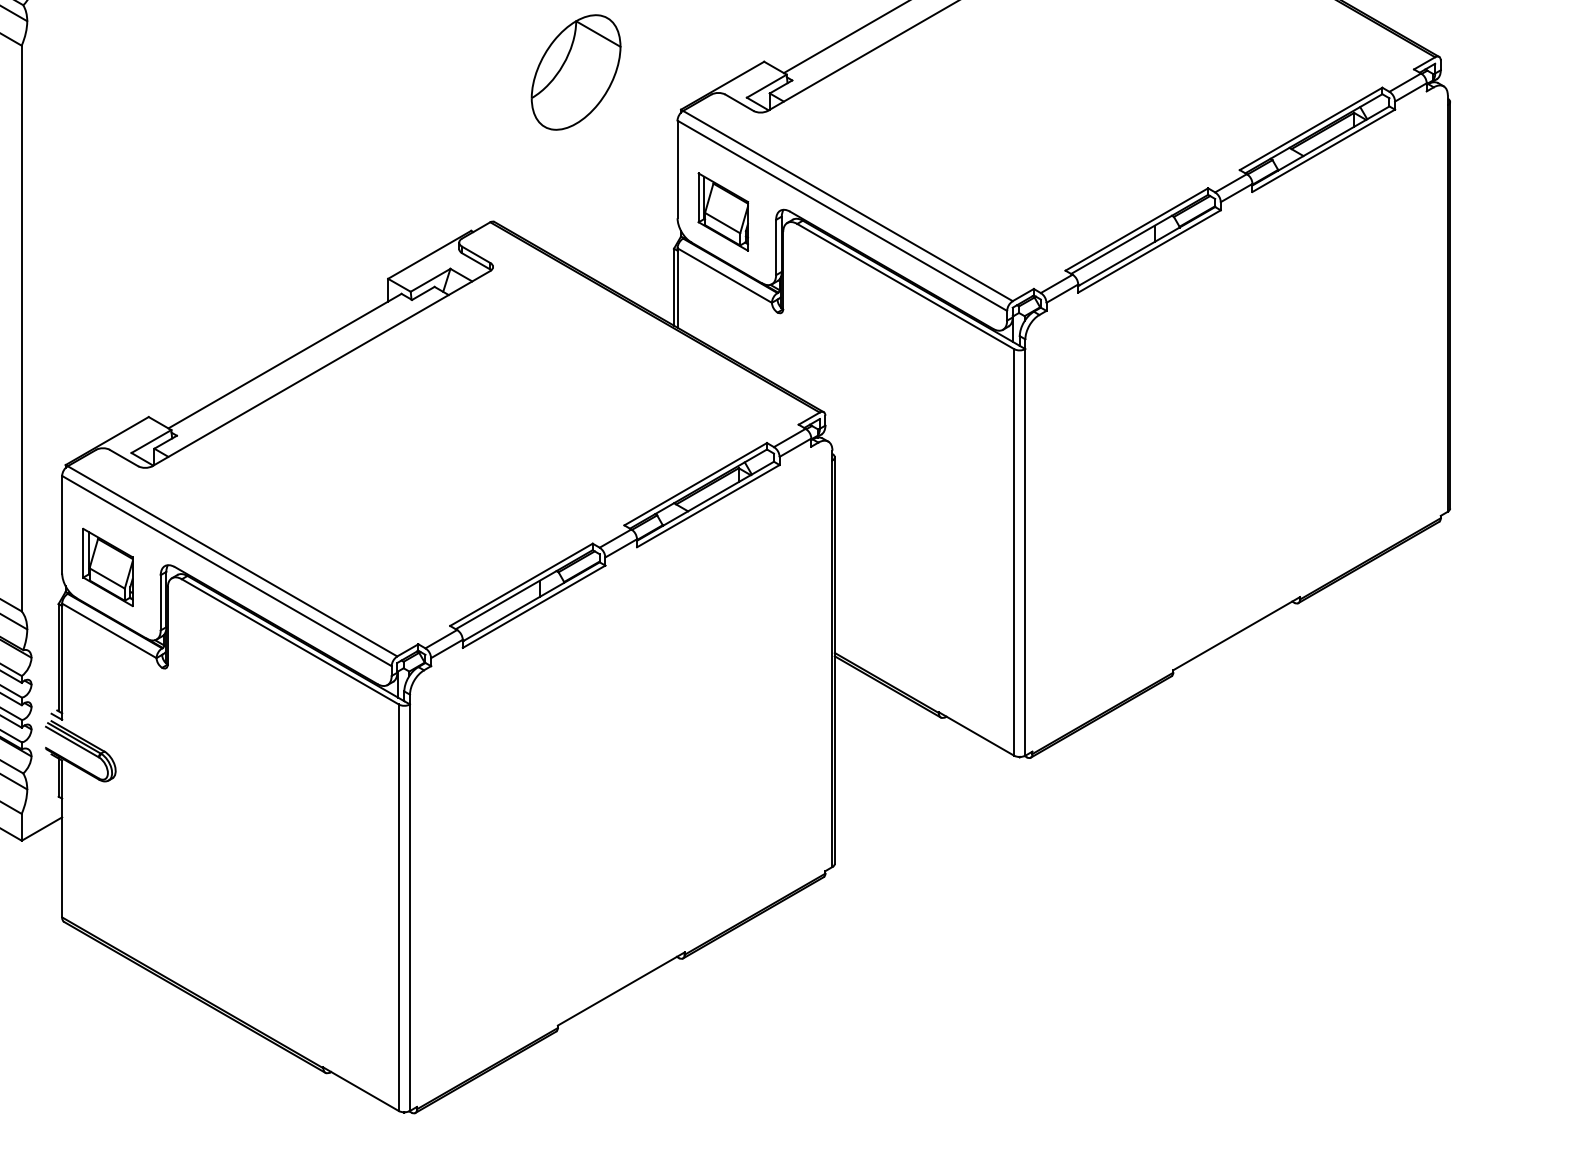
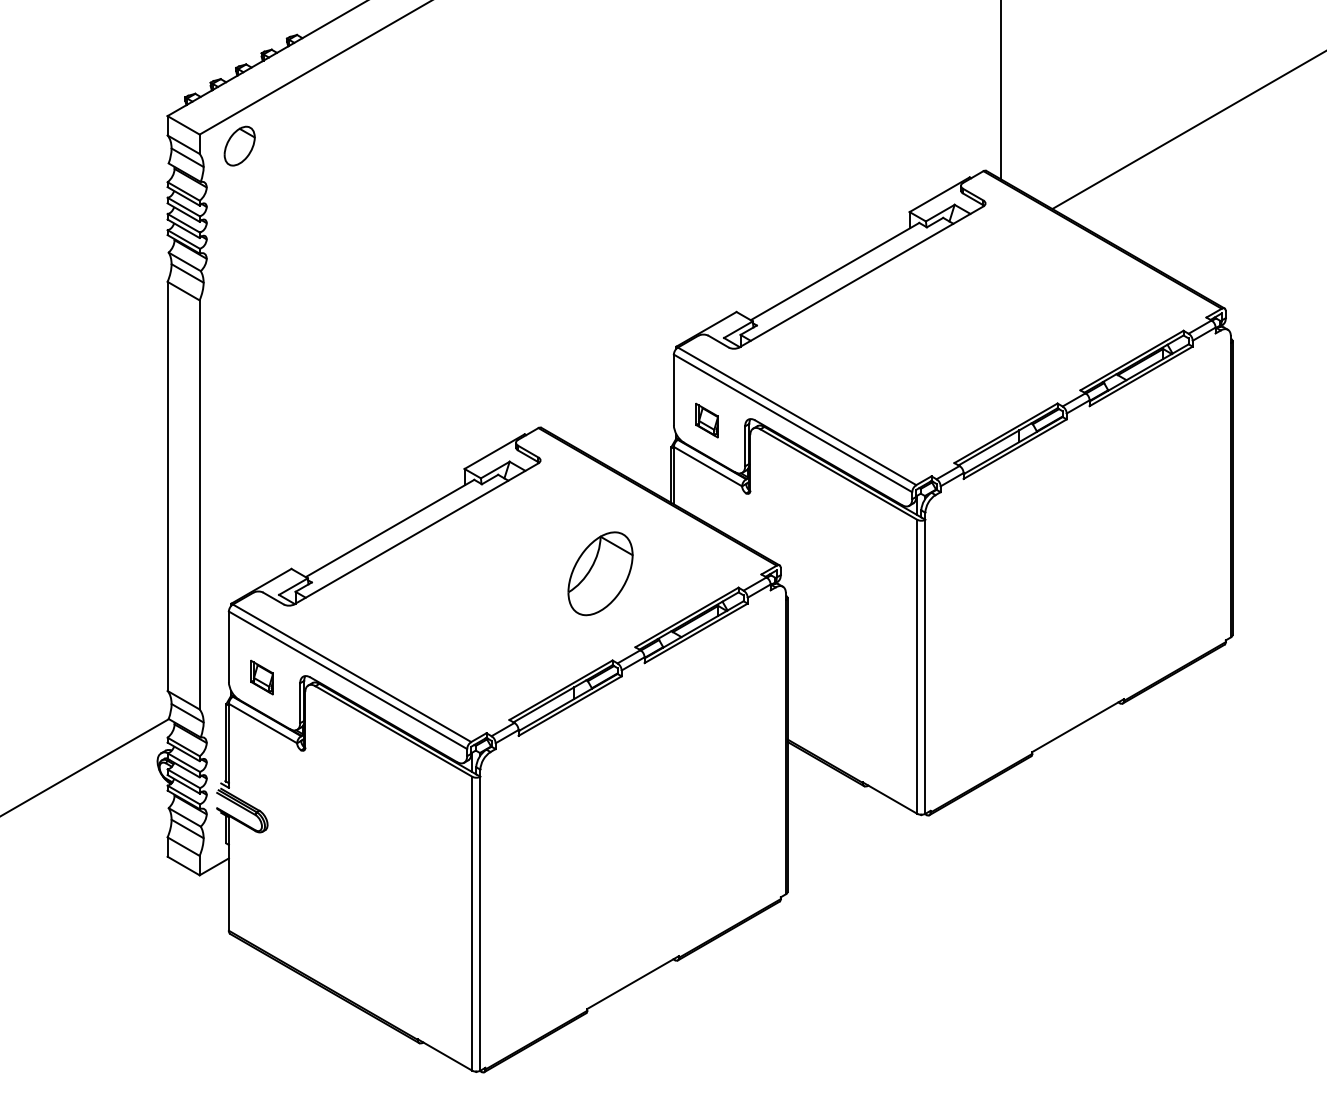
part: (576, 72) -> (600, 573), moved
part: (722, 211) -> (706, 420), size x0.6
part: (107, 567) -> (261, 677), size x0.6

